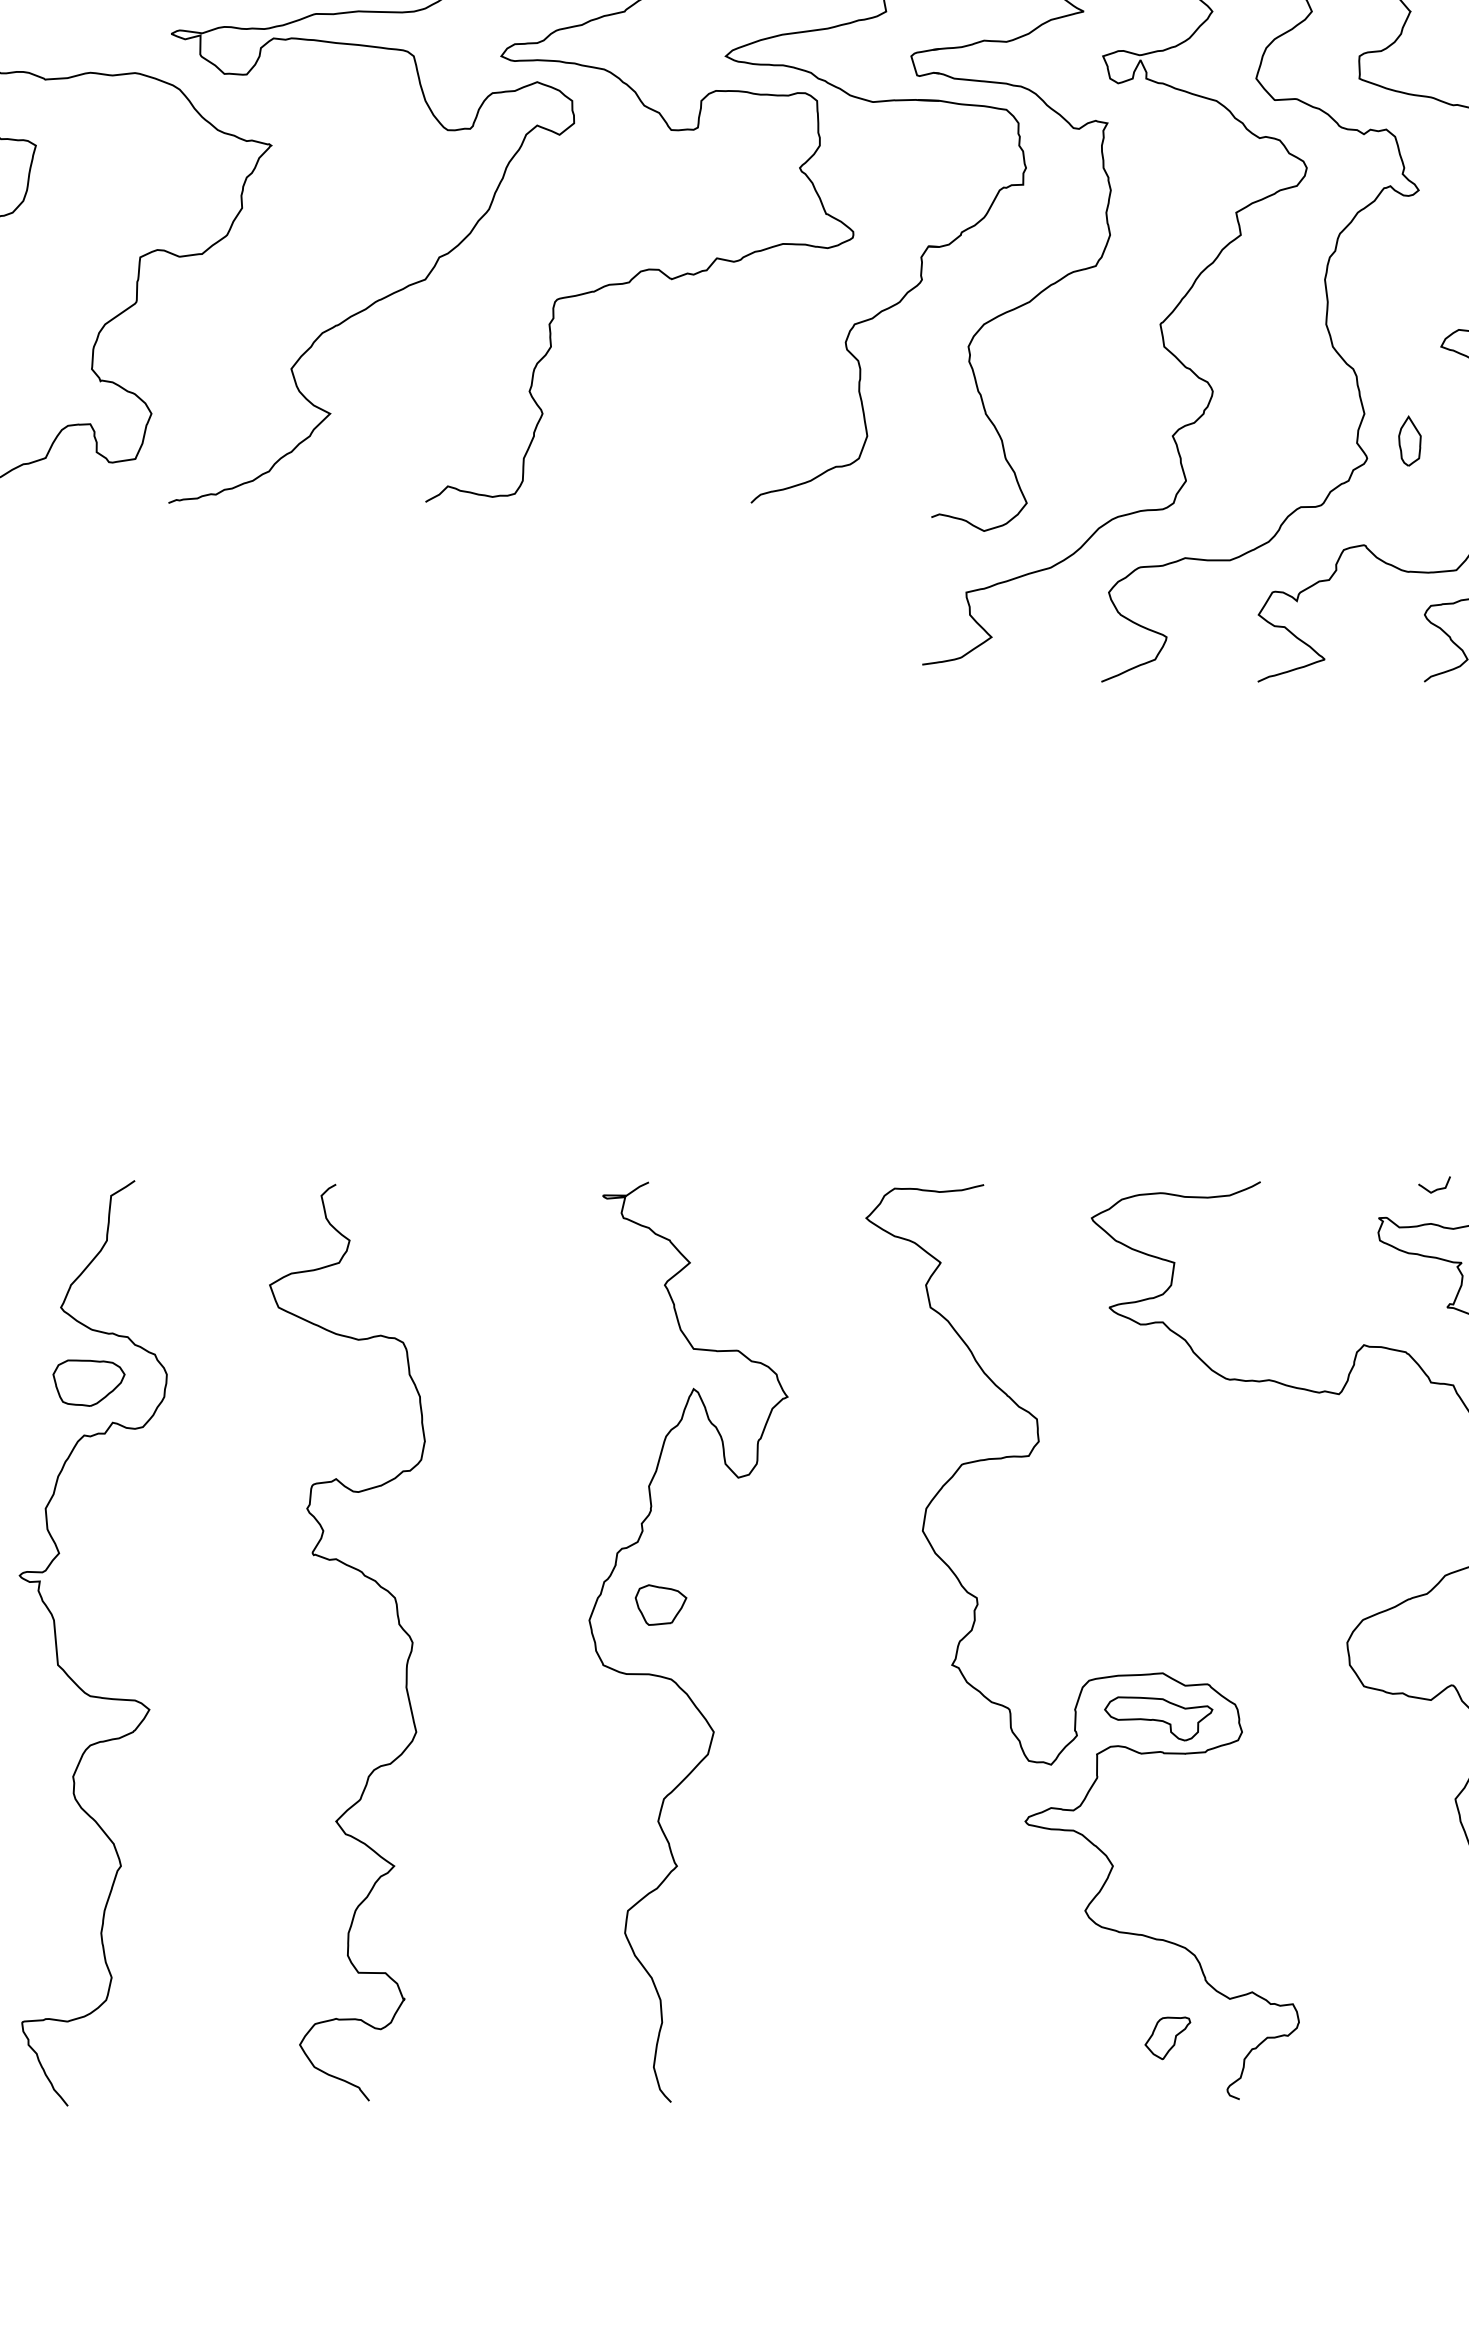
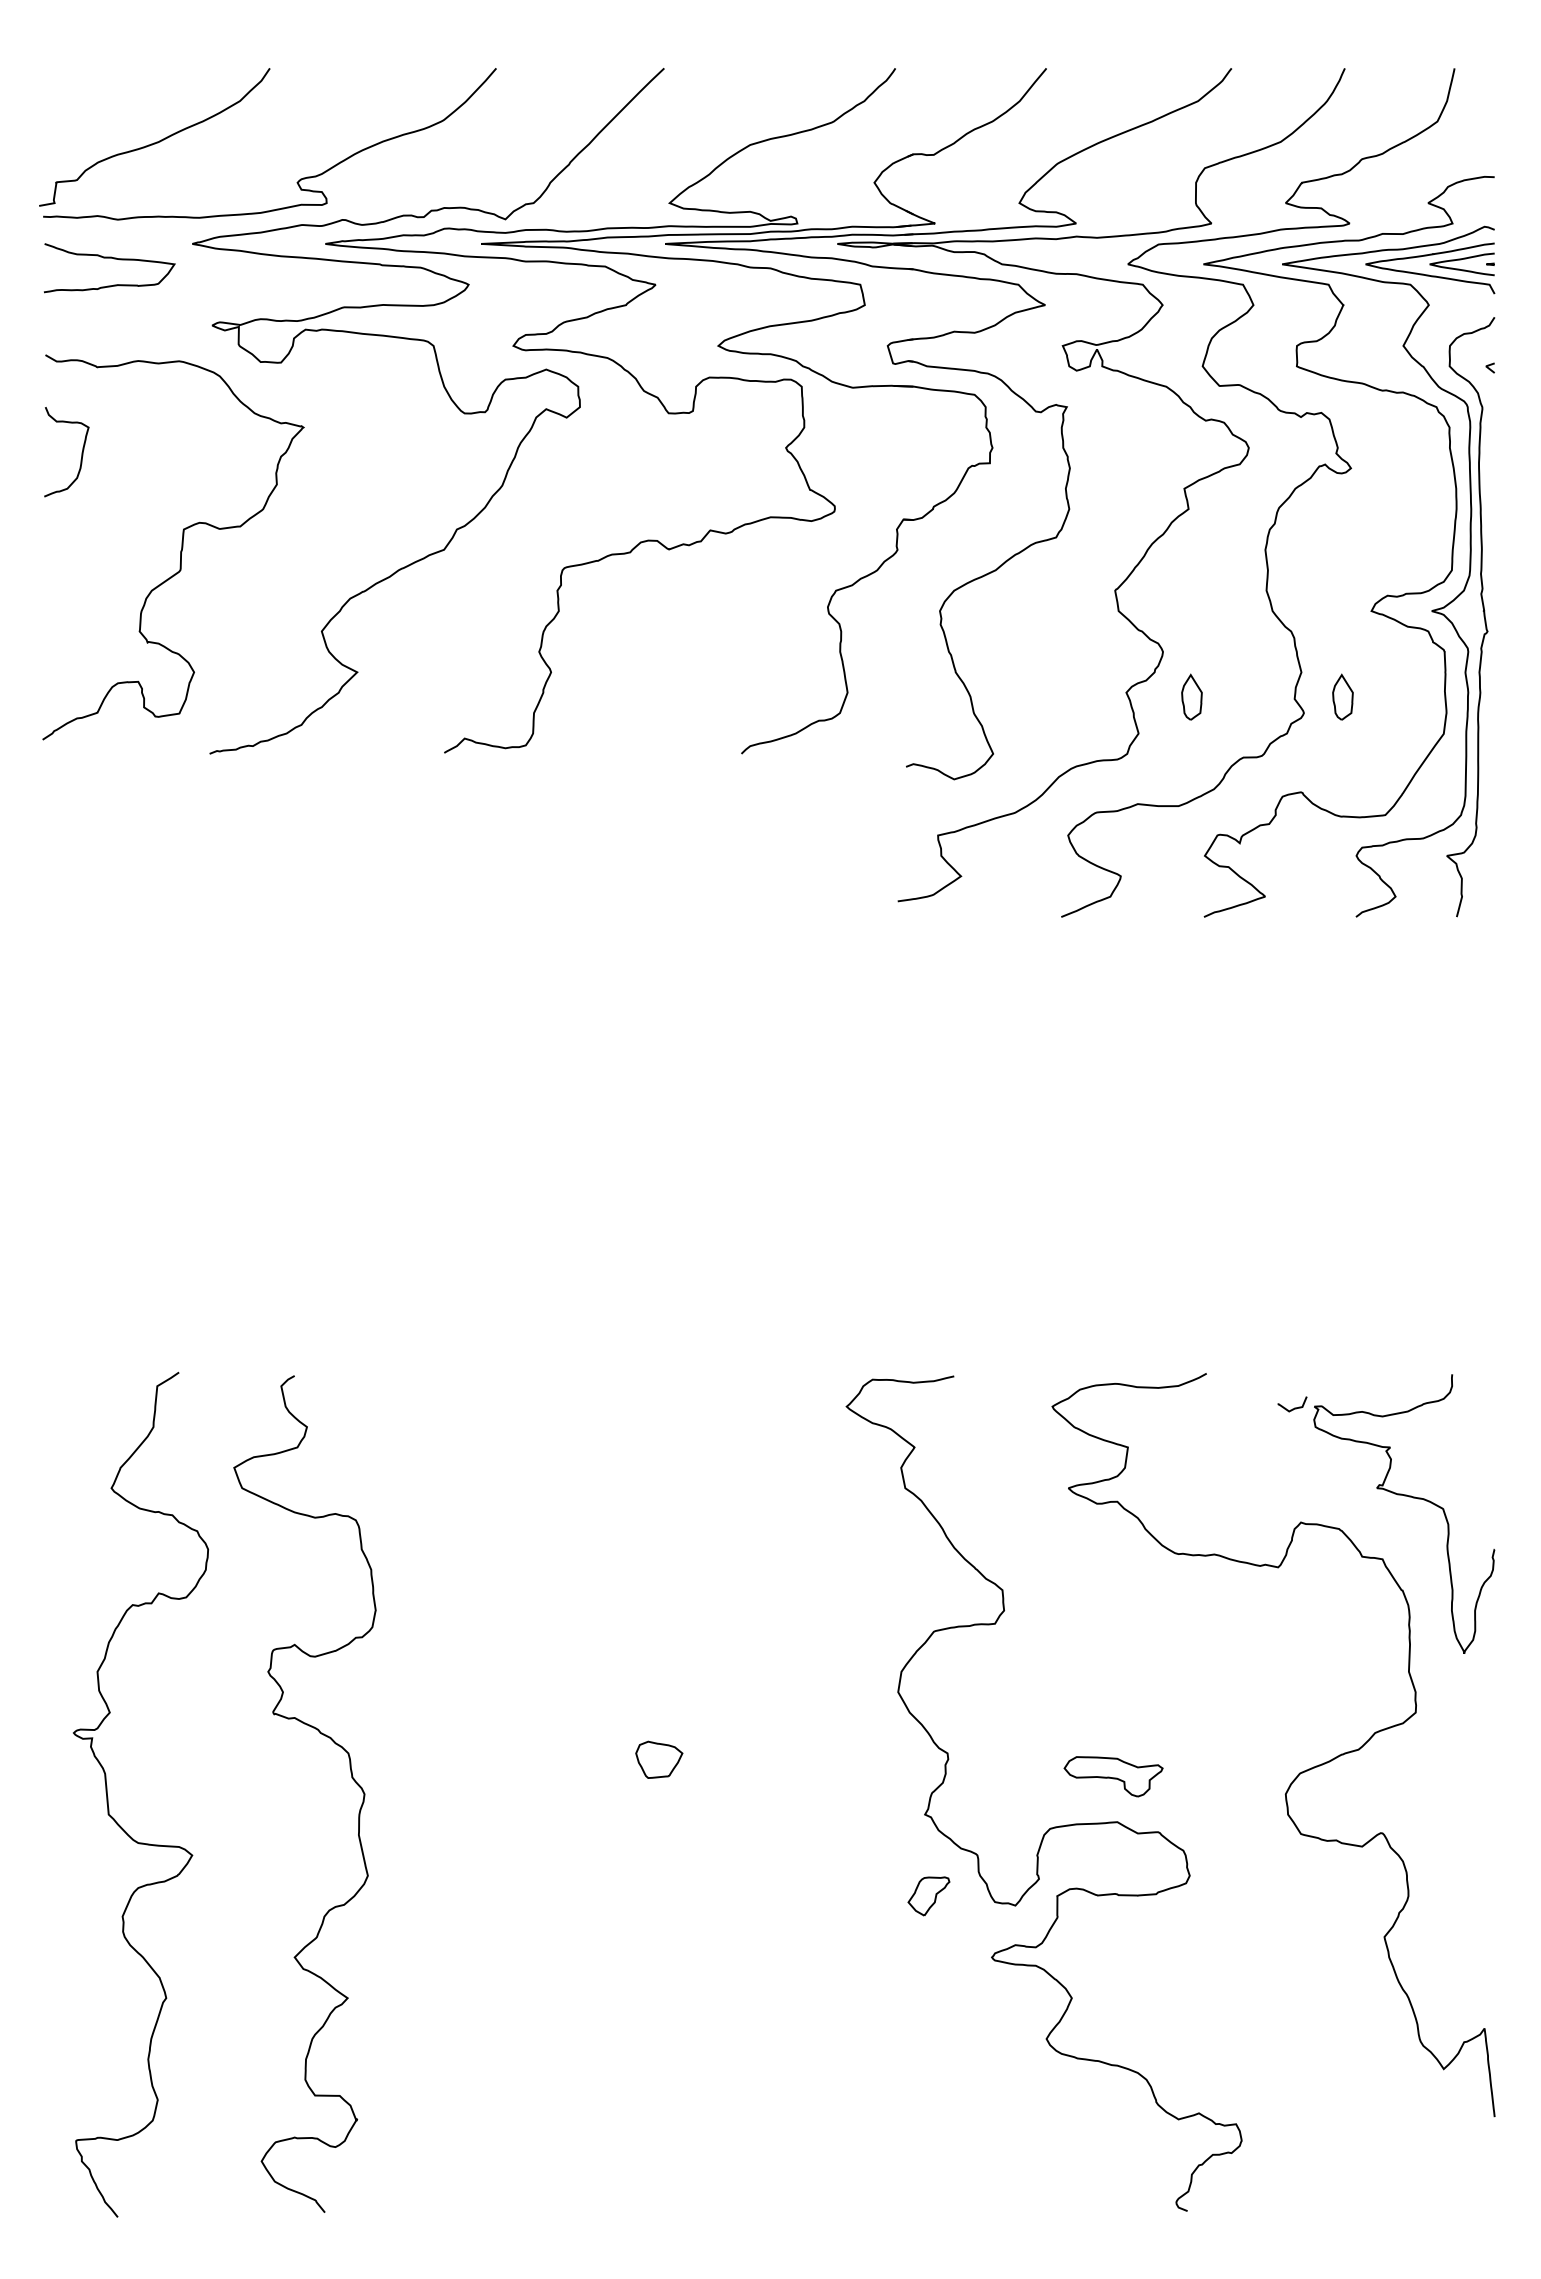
part: (1244, 440) -> (1191, 696), added
curve: (1436, 1188) -> (1294, 1407), moved
part: (88, 1382) -> (136, 1556), removed
curve: (398, 1624) -> (351, 1777), moved
curve: (671, 1678) -> (668, 1826), removed
part: (1158, 1718) -> (1113, 1776), moved
part: (1167, 2038) -> (928, 1896), moved

